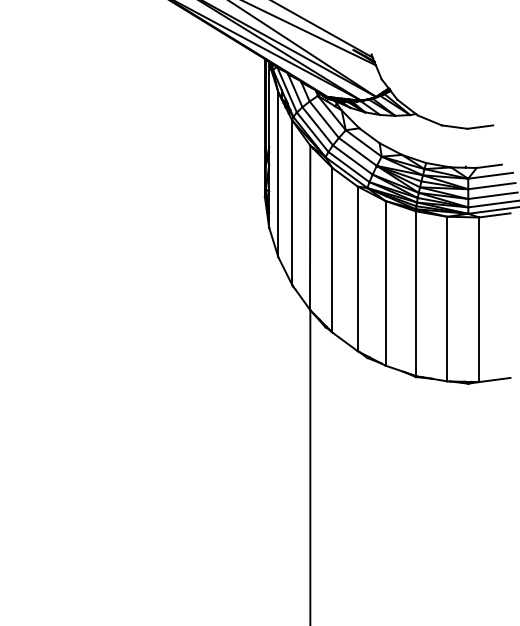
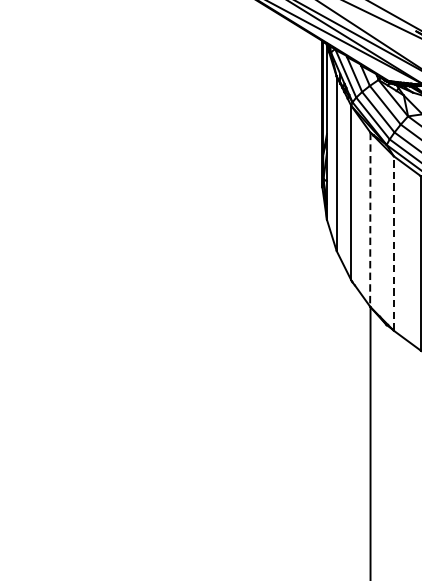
line: (310, 228) -> (370, 220), solid -> dashed
line: (332, 249) -> (394, 242), solid -> dashed

